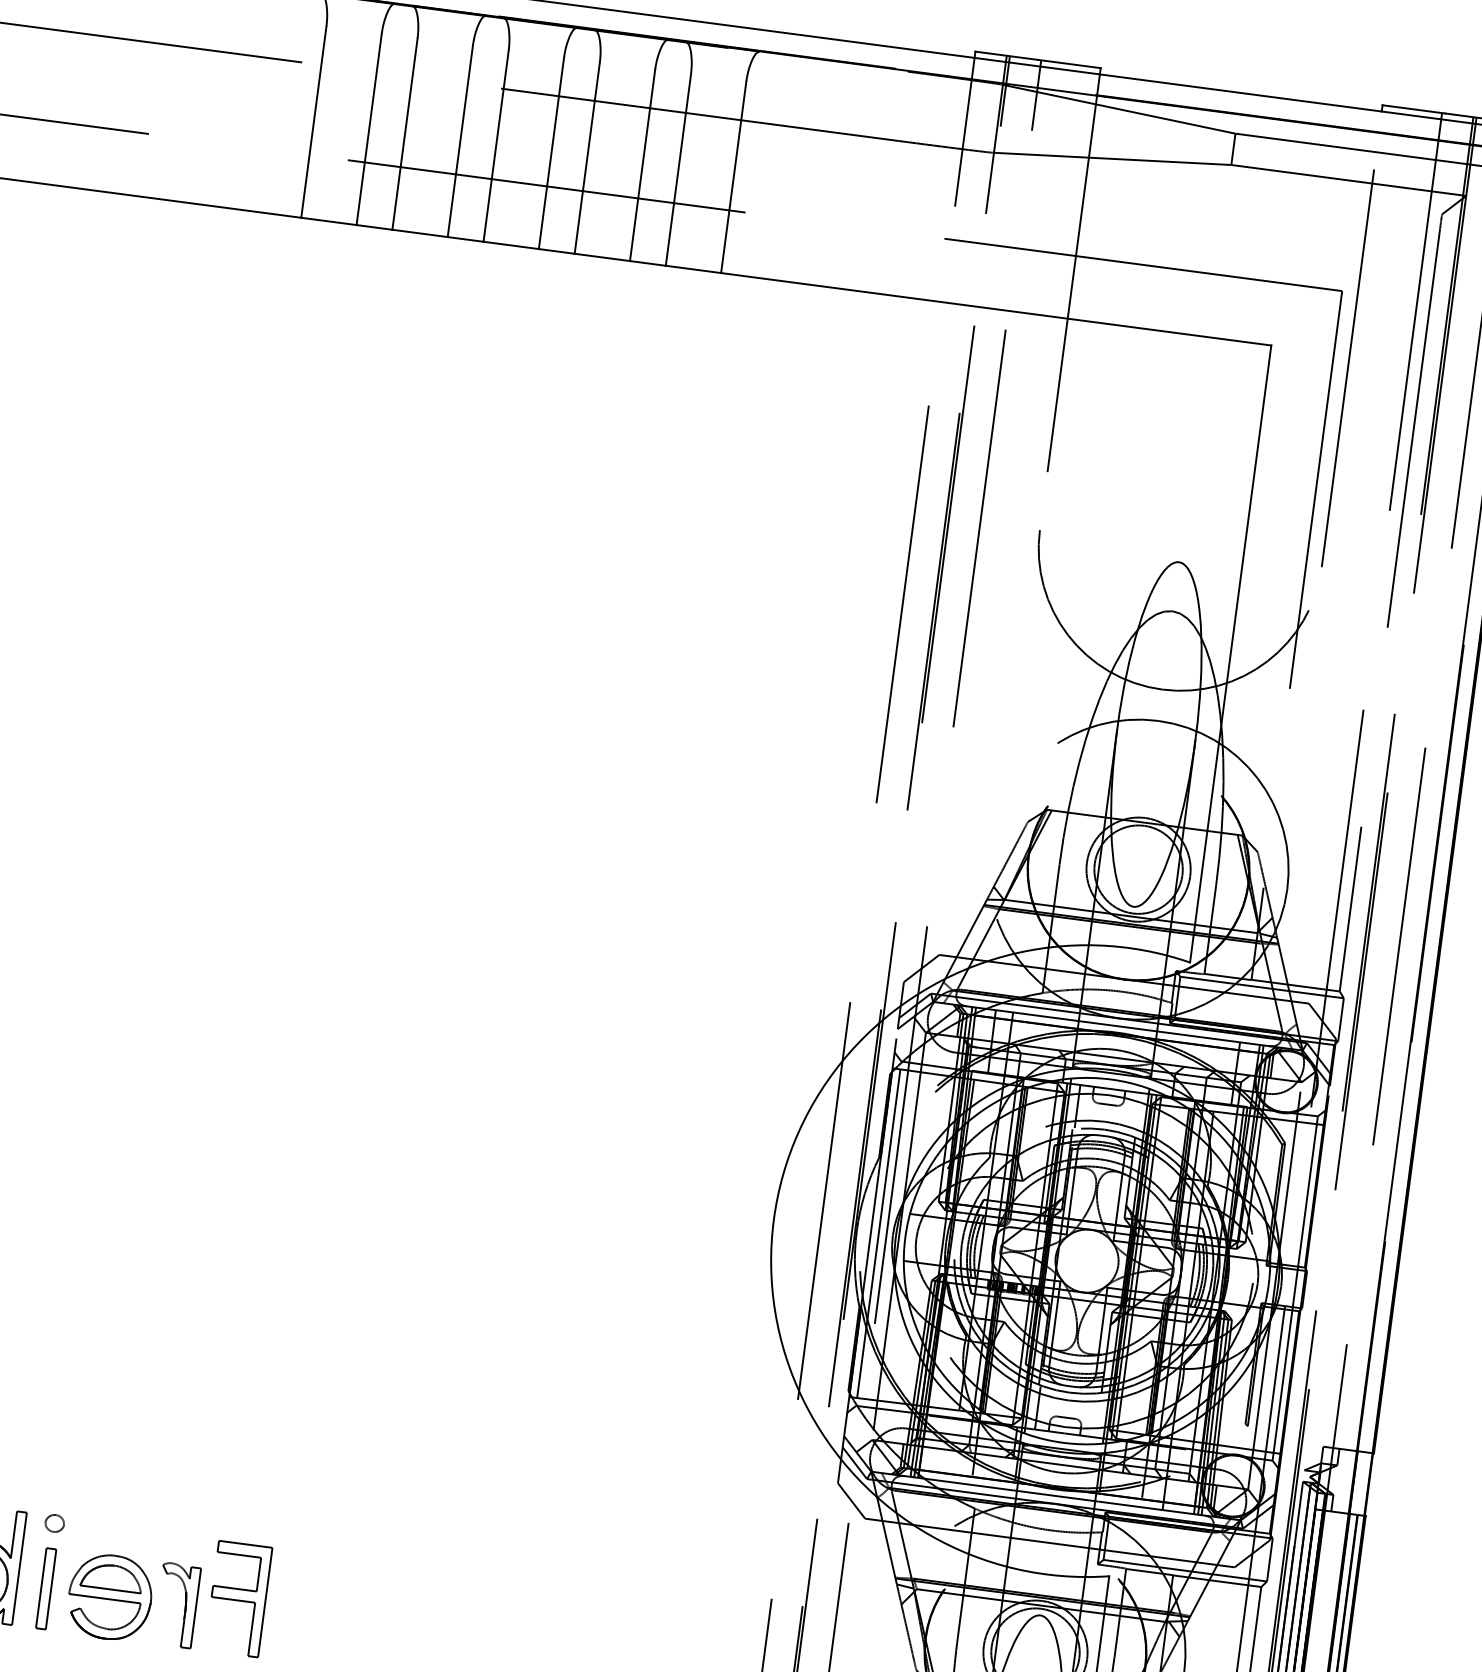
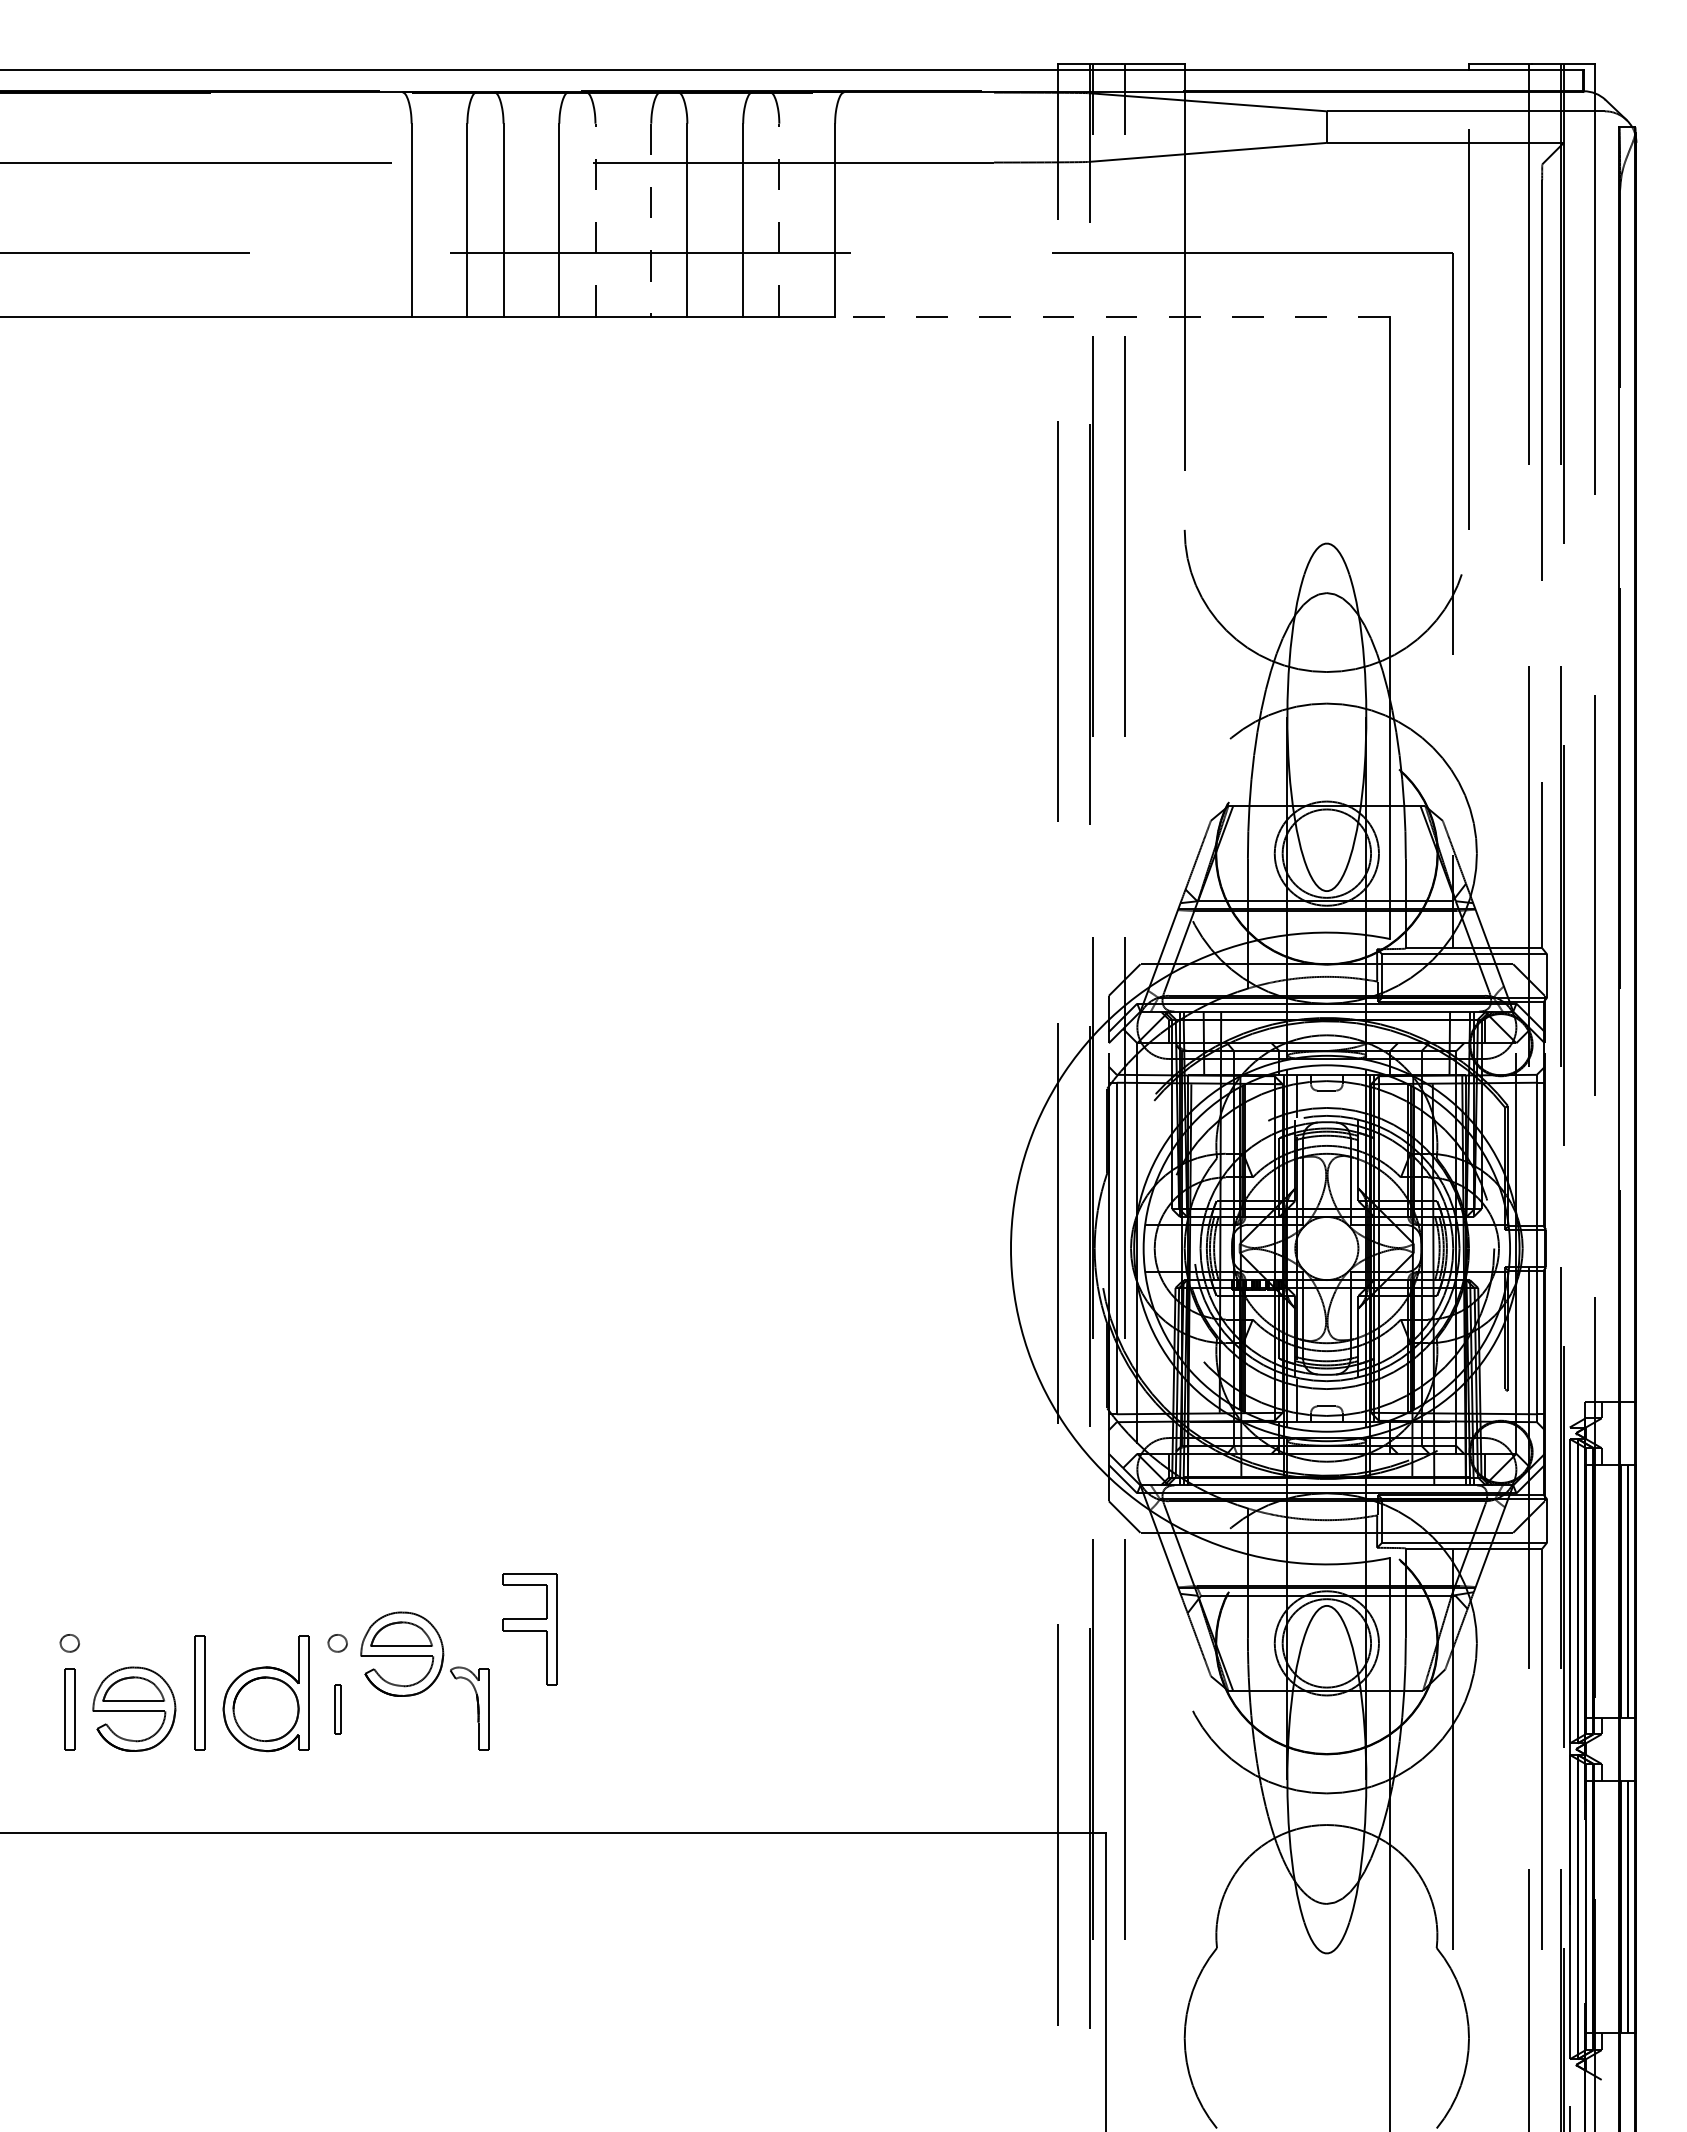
line: (496, 145) -> (595, 219), solid -> dashed
line: (551, 153) -> (651, 220), solid -> dashed
line: (678, 169) -> (779, 219), solid -> dashed
line: (996, 309) -> (1112, 316), solid -> dashed
part: (45, 1589) -> (337, 1709), size x0.6
part: (110, 1596) -> (402, 1653), moved
part: (238, 1599) -> (529, 1629), moved

